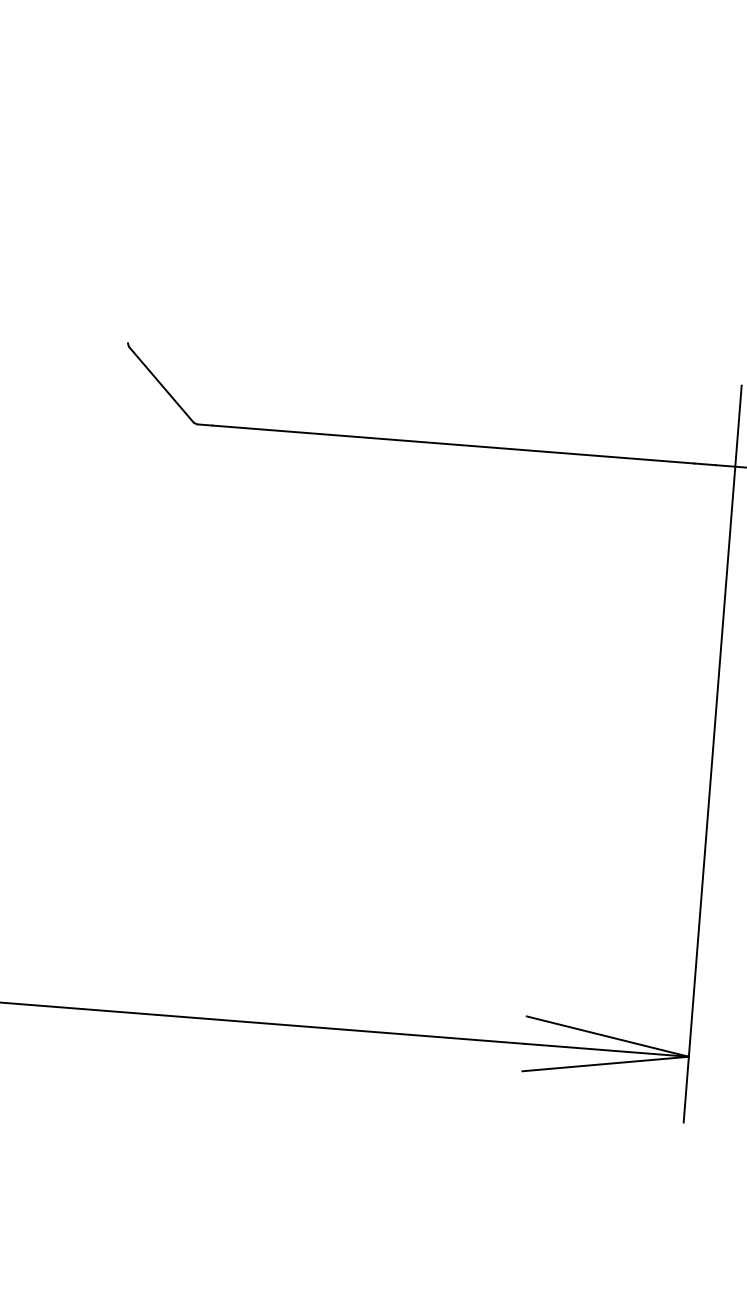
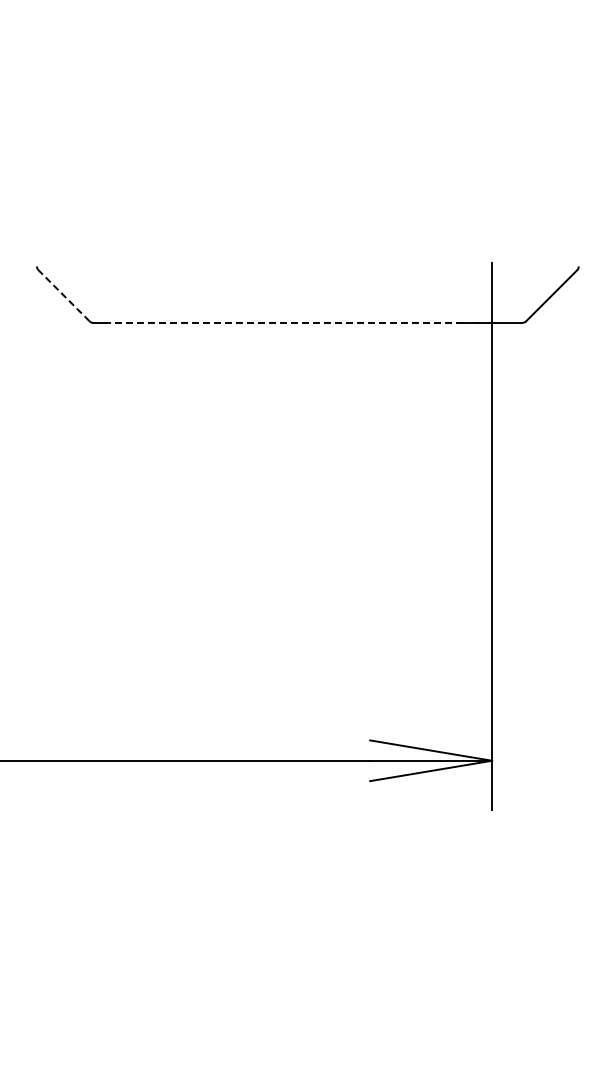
line: (160, 384) -> (63, 295), solid -> dashed
line: (452, 443) -> (282, 322), solid -> dashed

